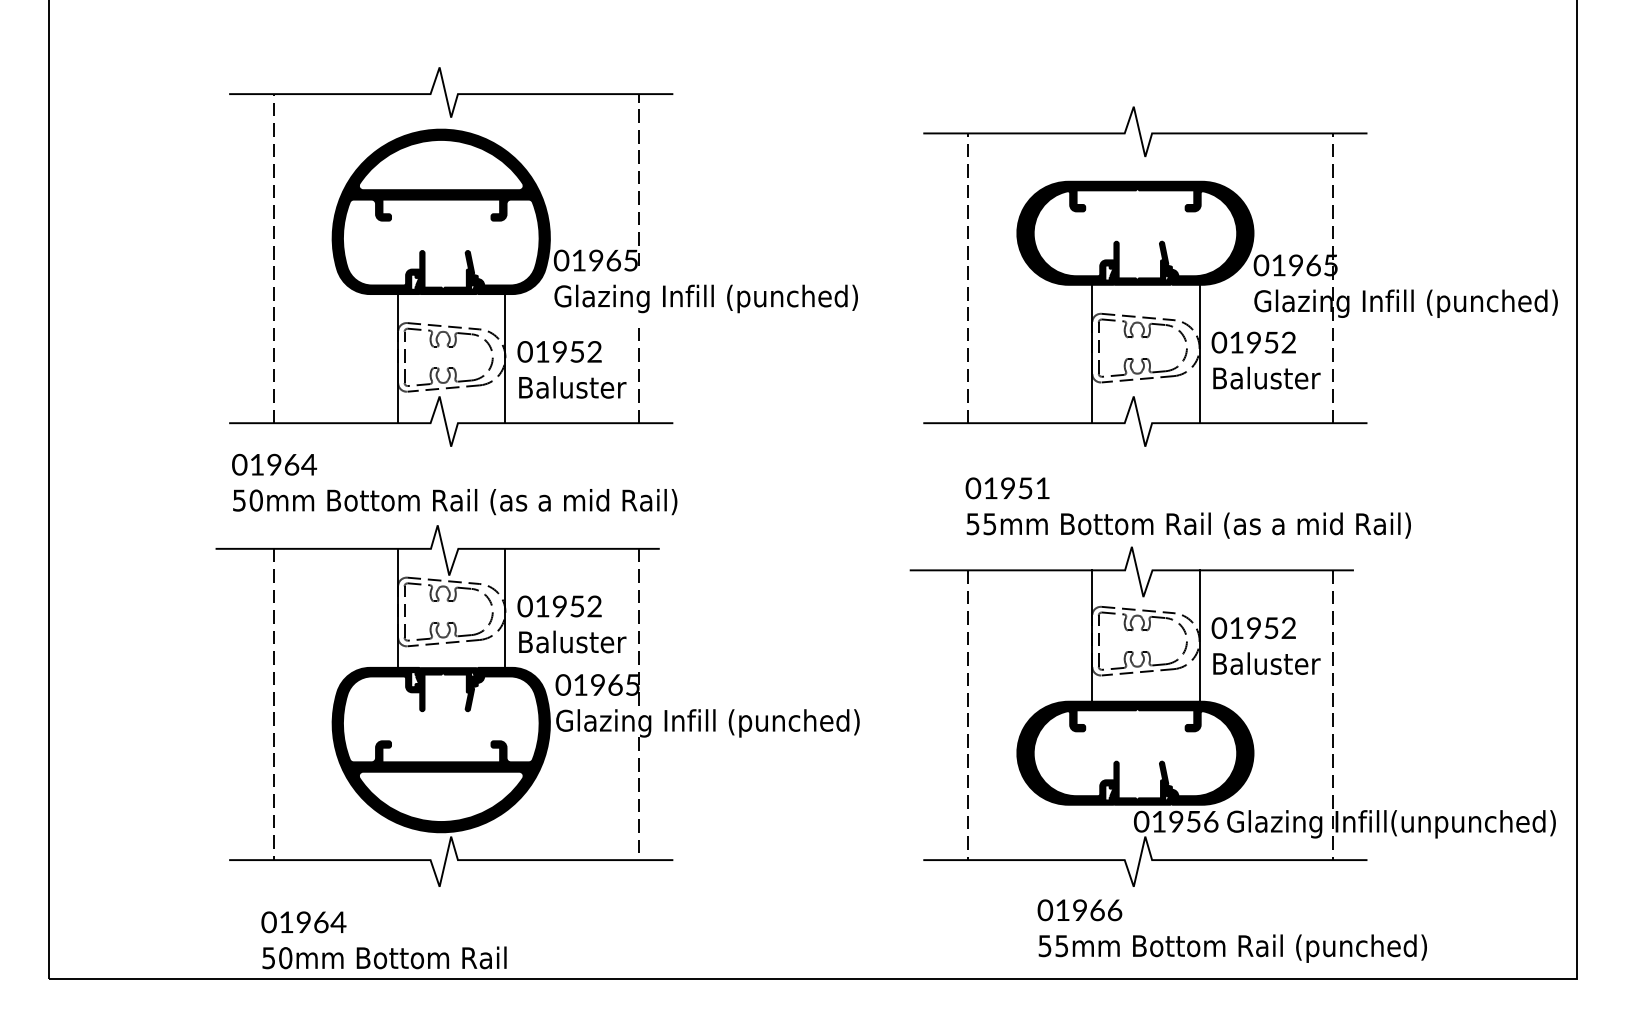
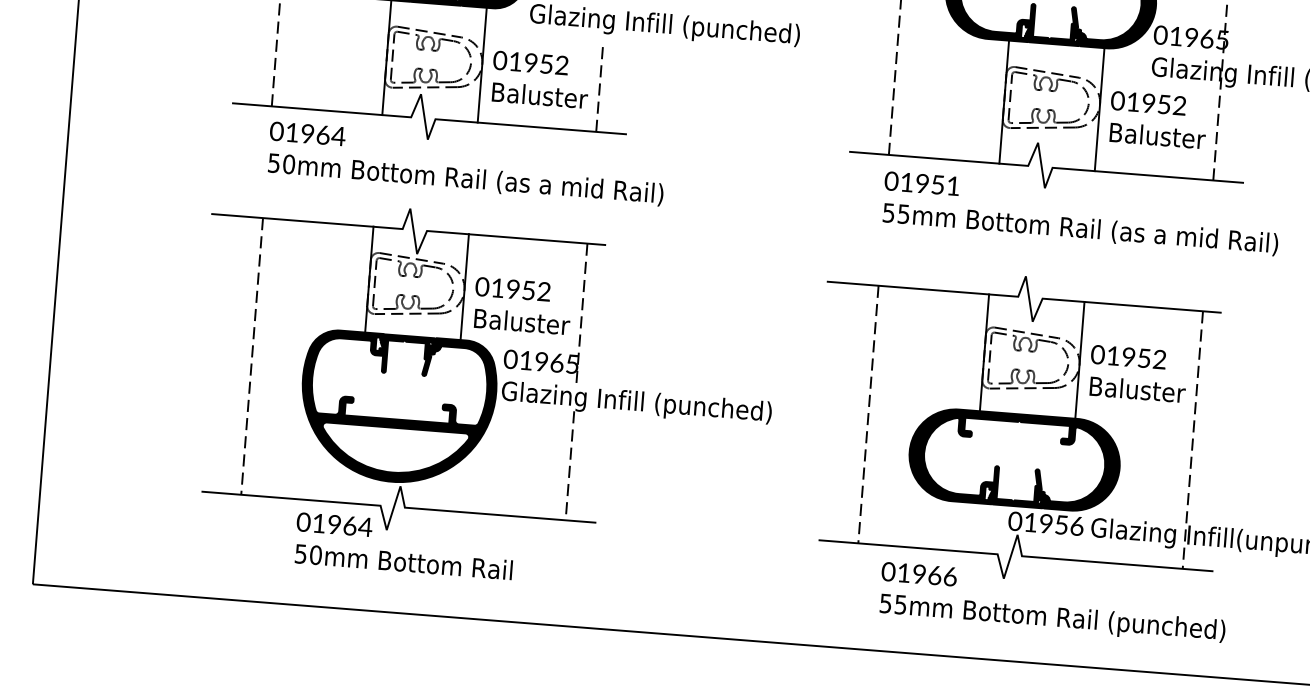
text: (454, 484) -> (466, 164), moved
text: (1187, 507) -> (1080, 213), moved
text: (1231, 930) -> (1052, 602), moved
text: (383, 940) -> (404, 546), moved

